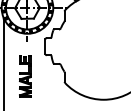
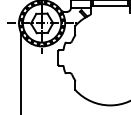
part: (24, 76) -> (39, 84), removed

